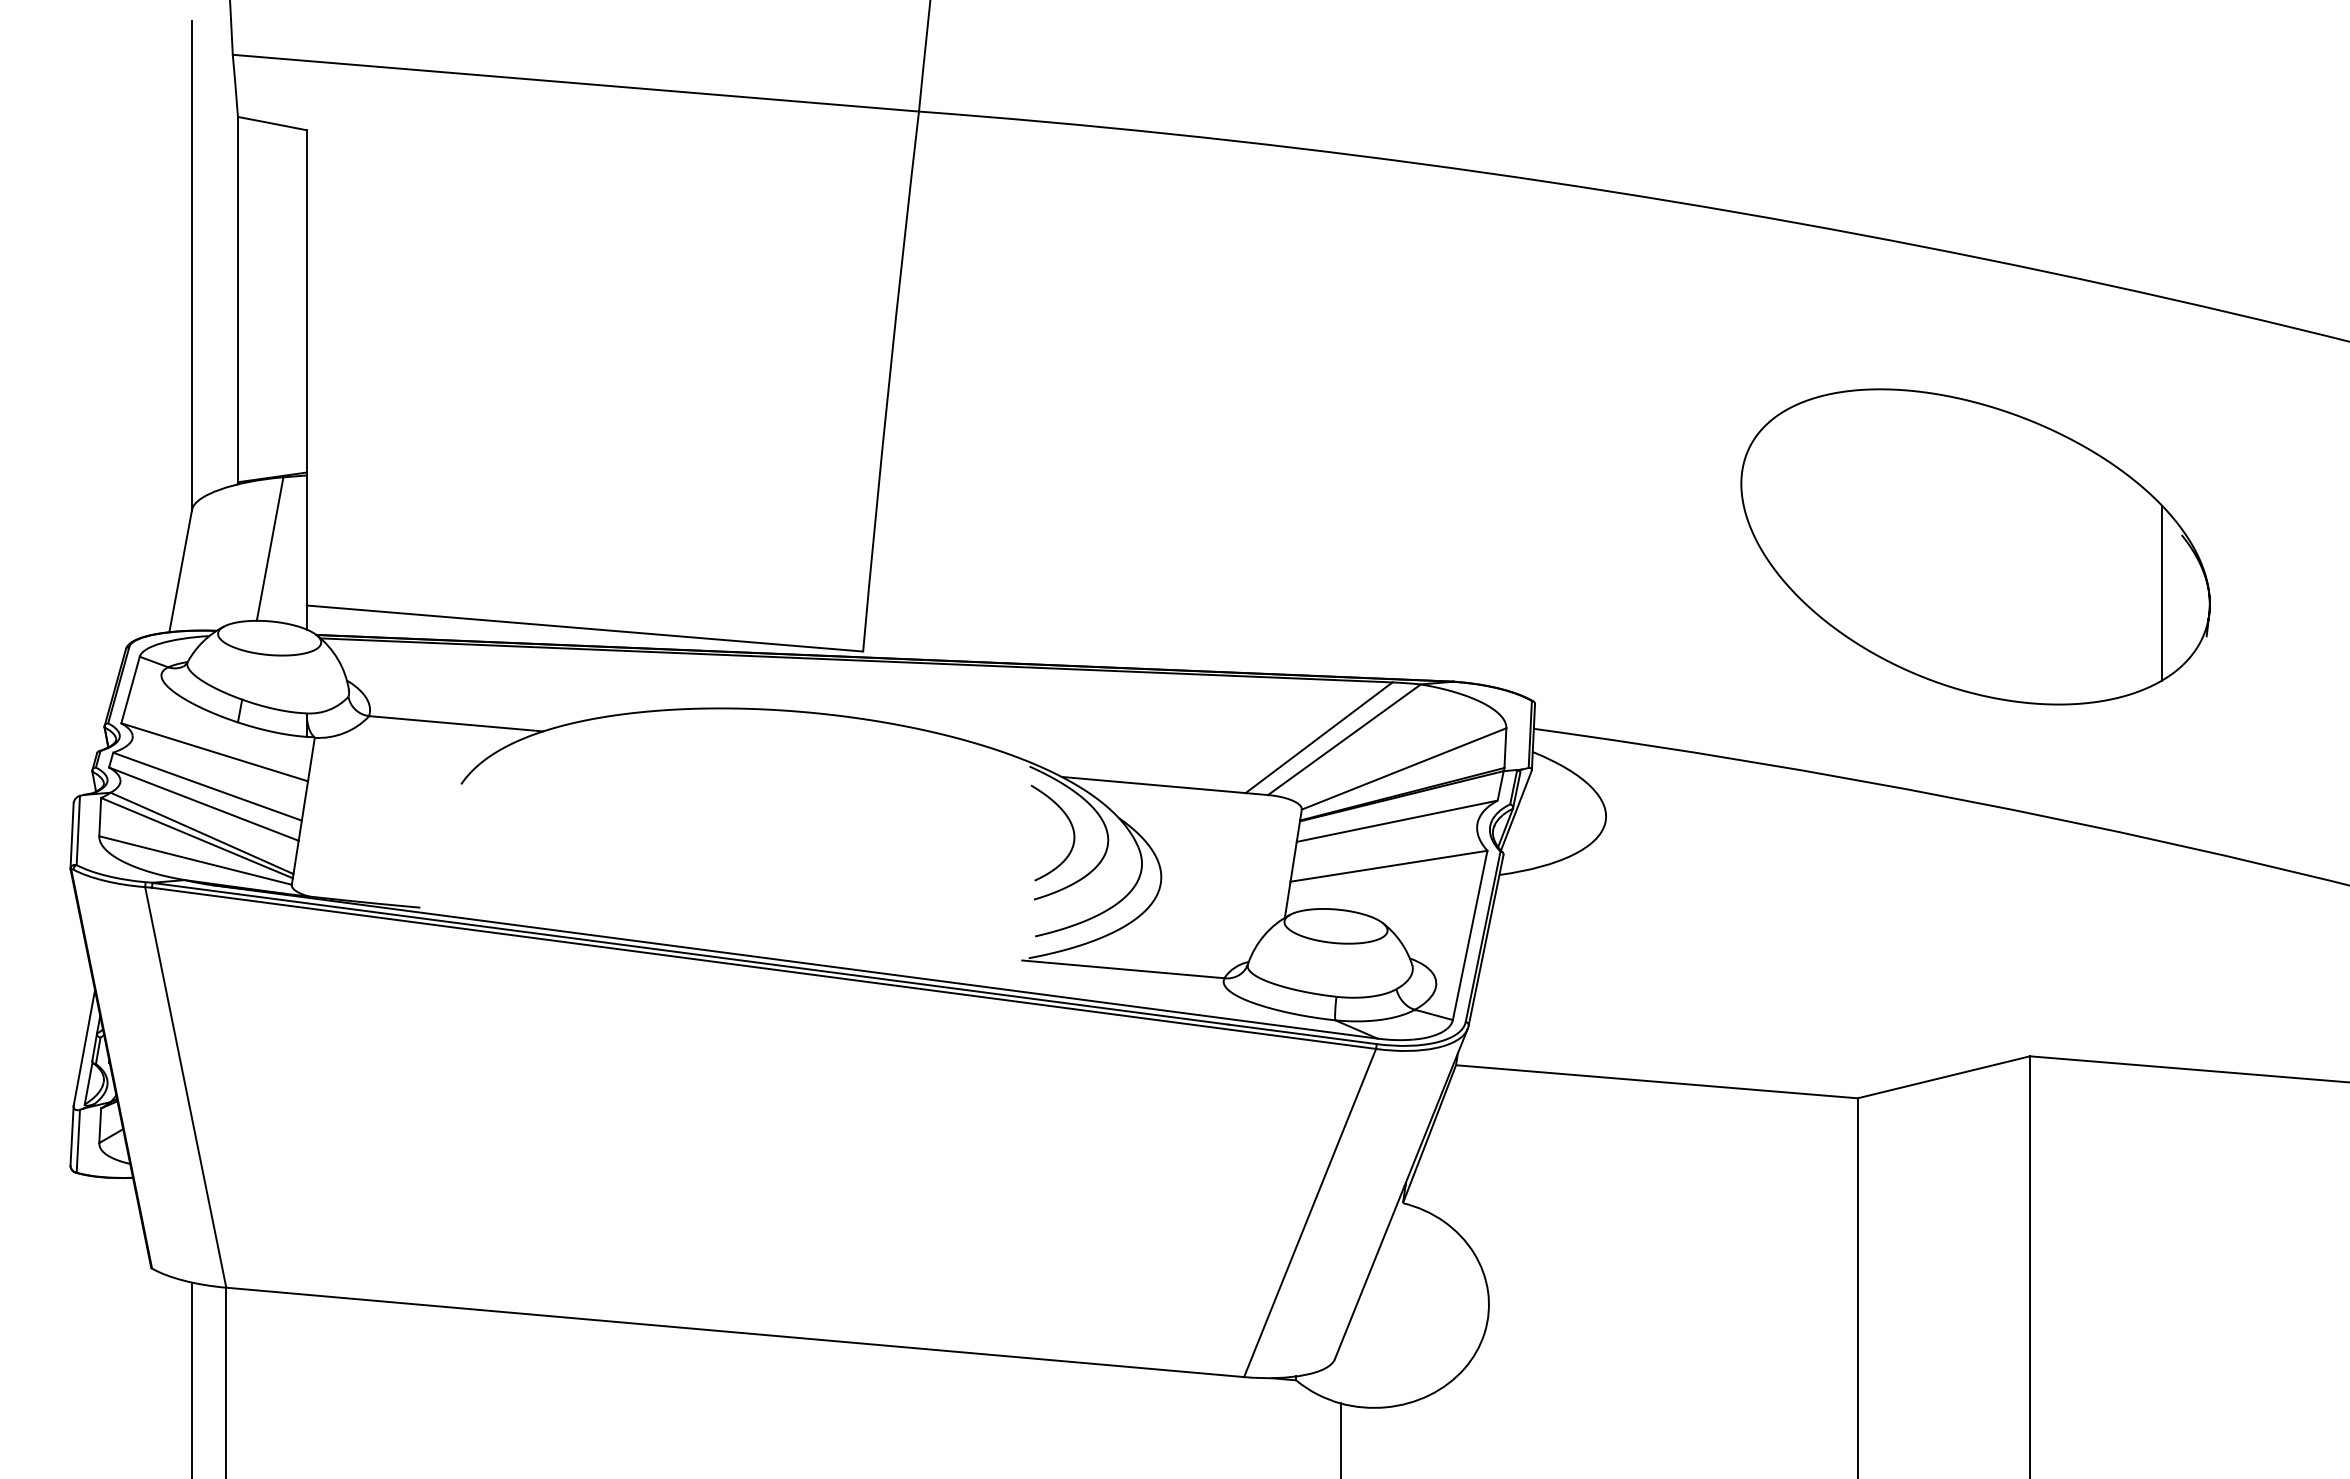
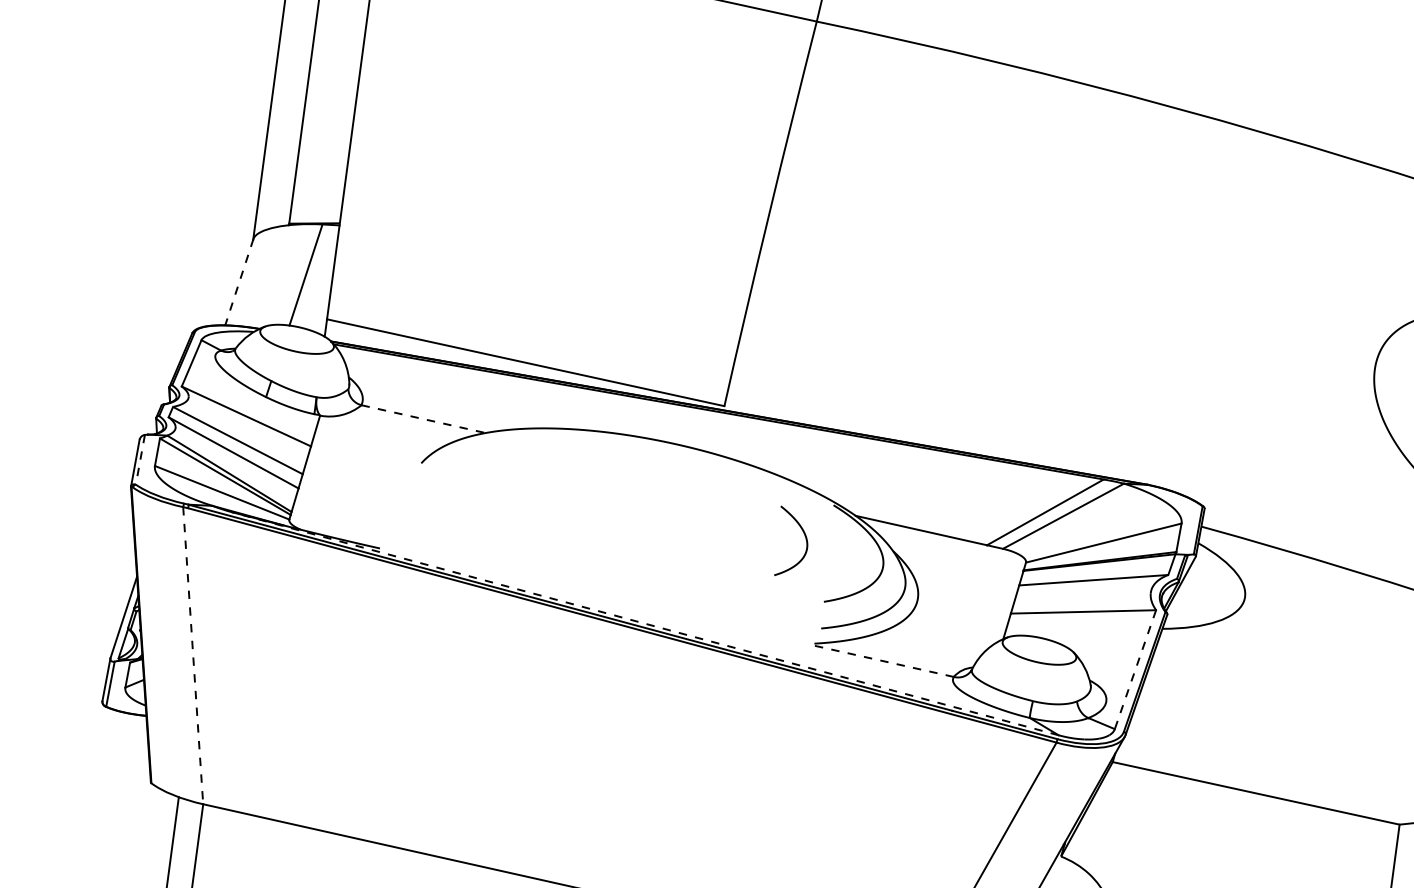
line: (180, 571) -> (239, 282), solid -> dashed
line: (456, 723) -> (423, 418), solid -> dashed
curve: (1071, 827) -> (805, 540), moved
line: (78, 830) -> (140, 459), solid -> dashed
line: (1470, 935) -> (1135, 669), solid -> dashed
line: (794, 961) -> (644, 623), solid -> dashed
line: (1122, 969) -> (881, 660), solid -> dashed
line: (185, 1087) -> (193, 655), solid -> dashed

